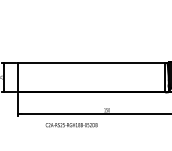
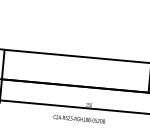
text: (71, 125) -> (79, 119), moved

